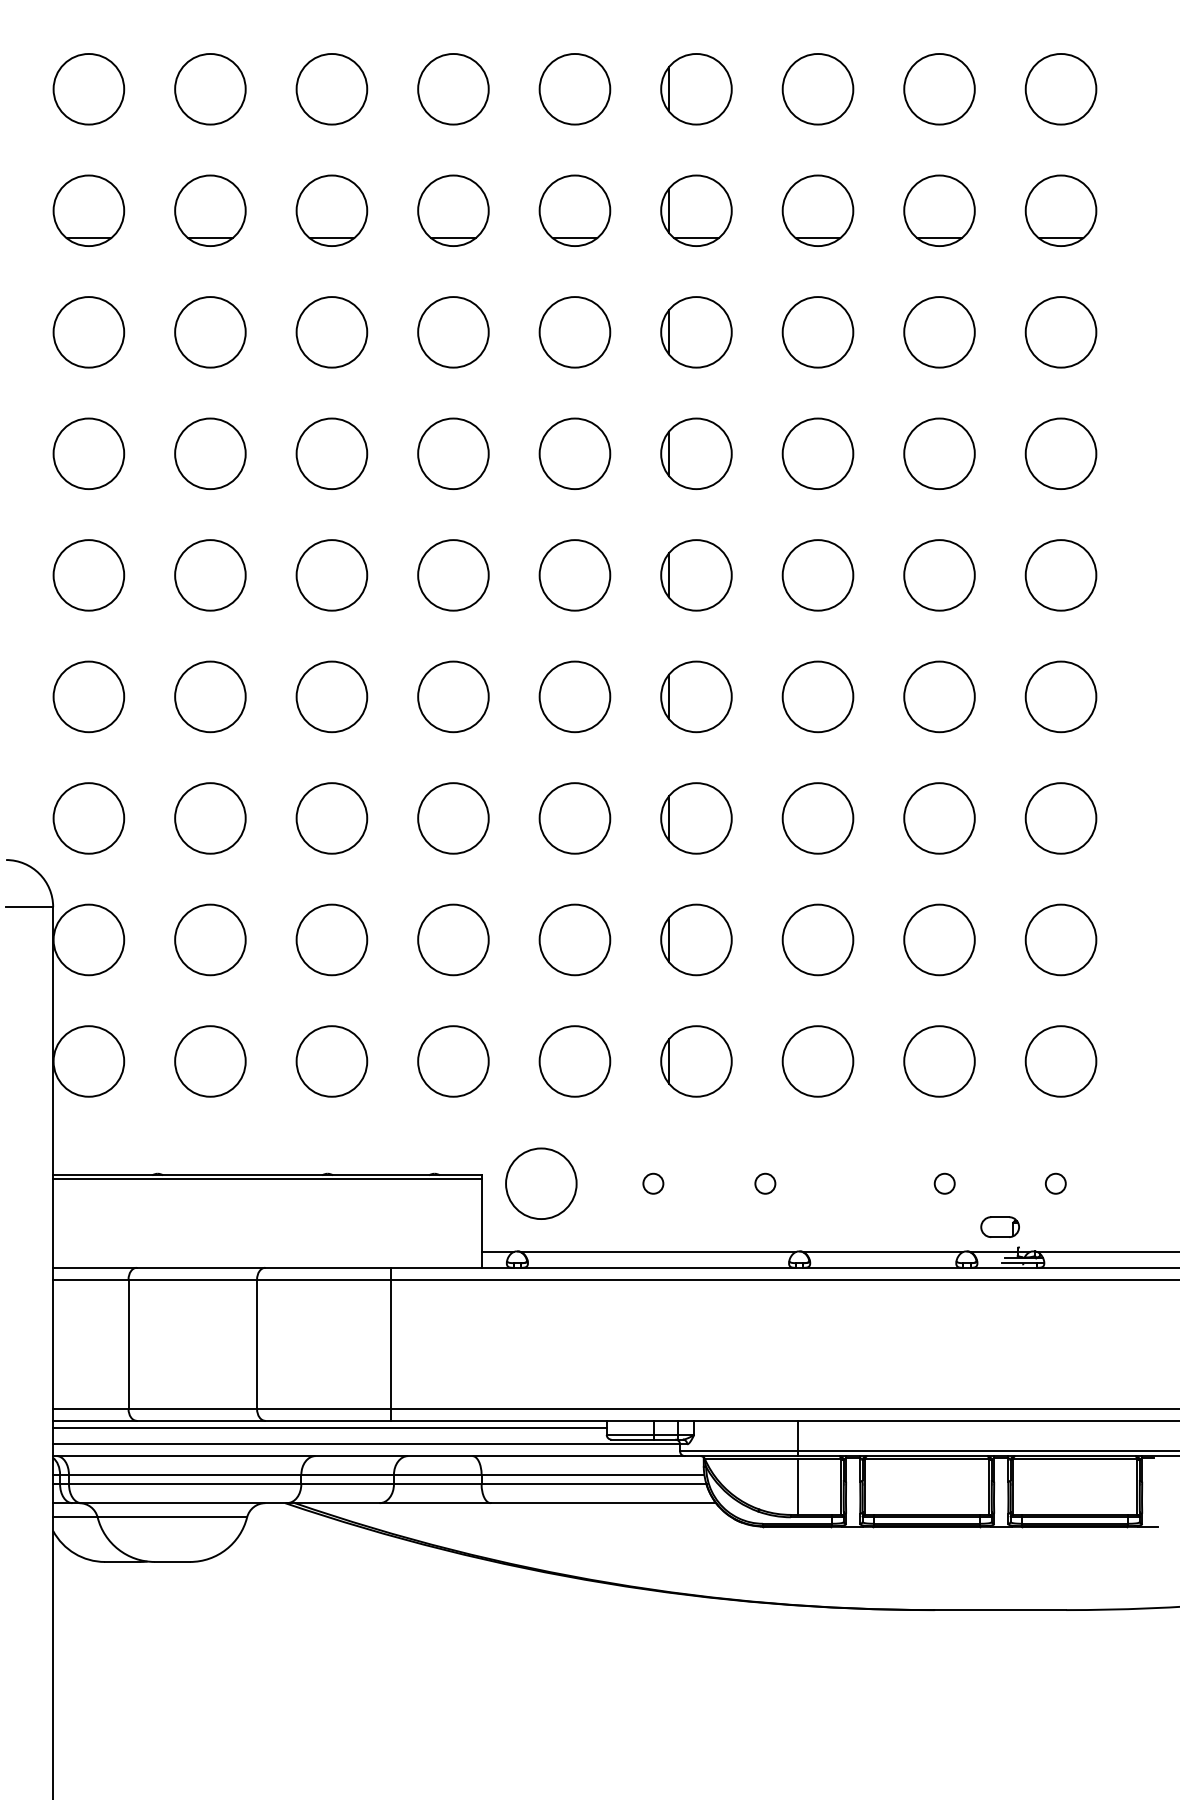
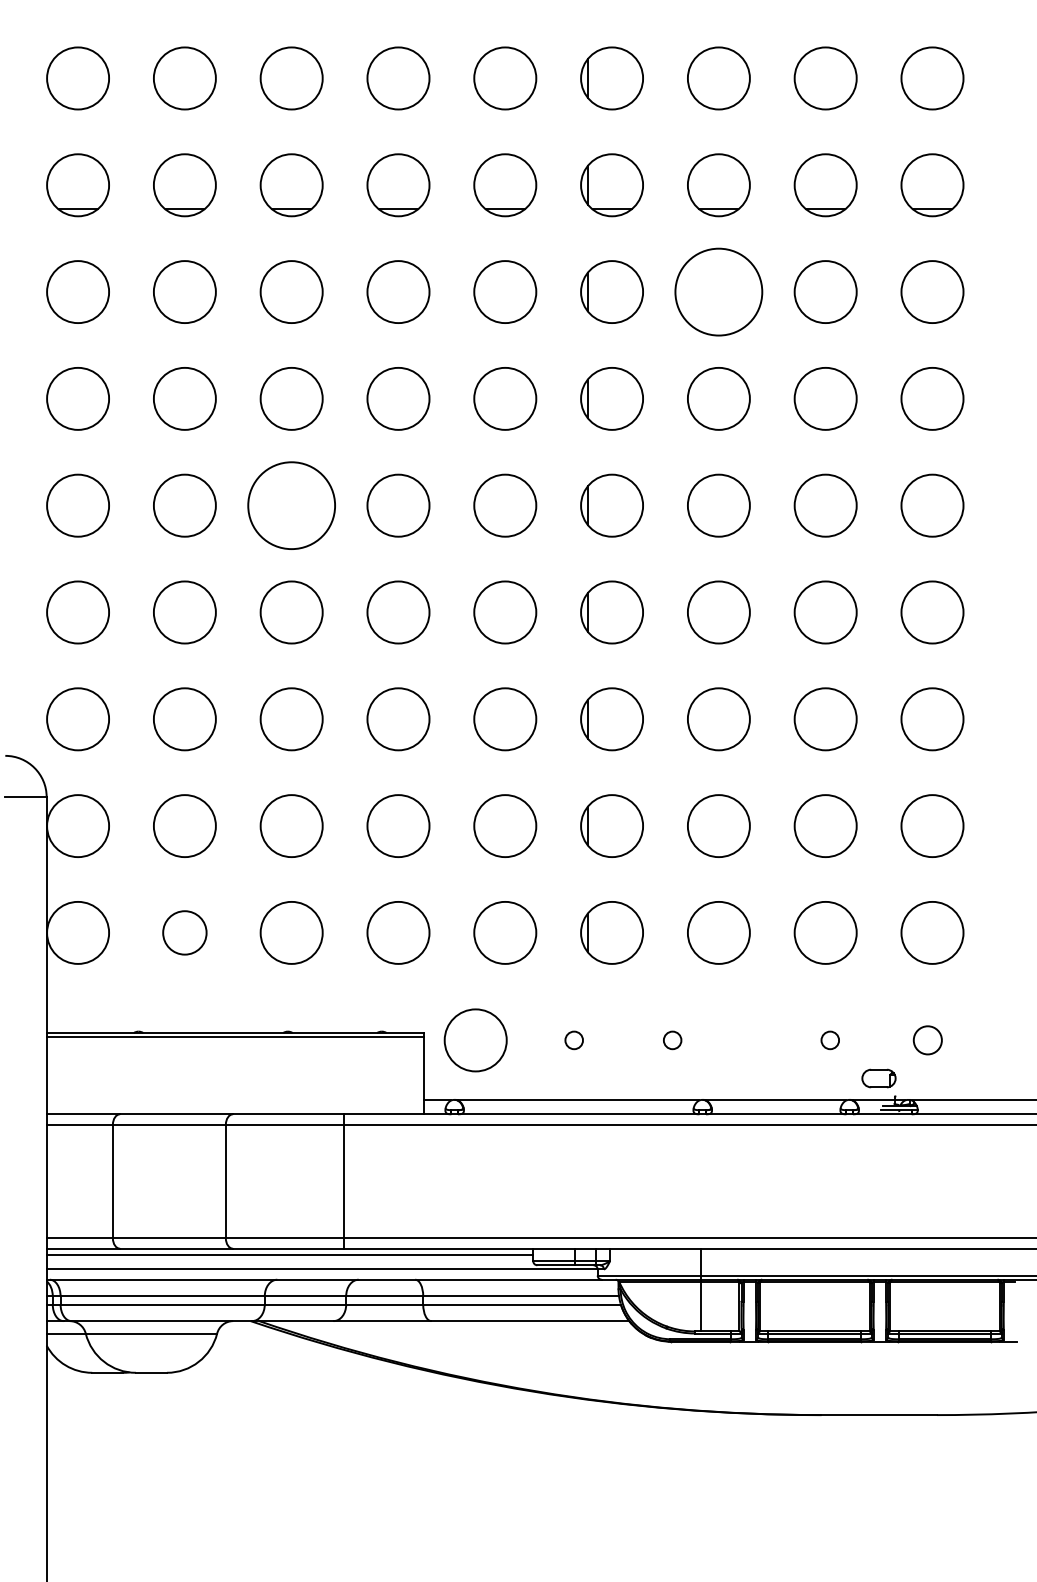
circle: (817, 331) -> (718, 291), size x1.4
circle: (331, 575) -> (291, 505), size x1.4
circle: (209, 1060) -> (184, 932), size x0.7
circle: (1055, 1183) -> (927, 1040), size x1.6

